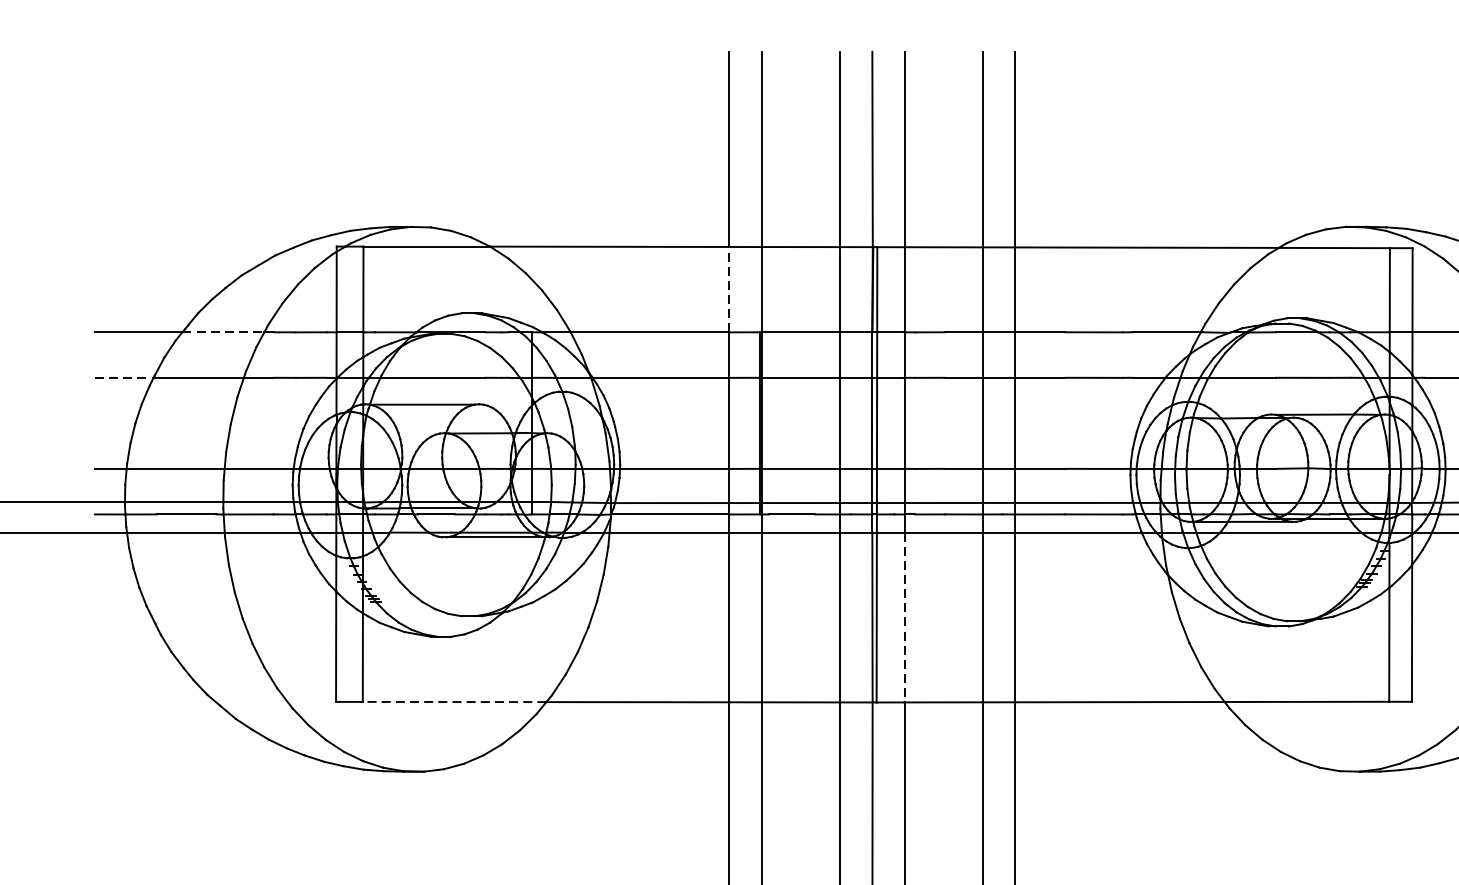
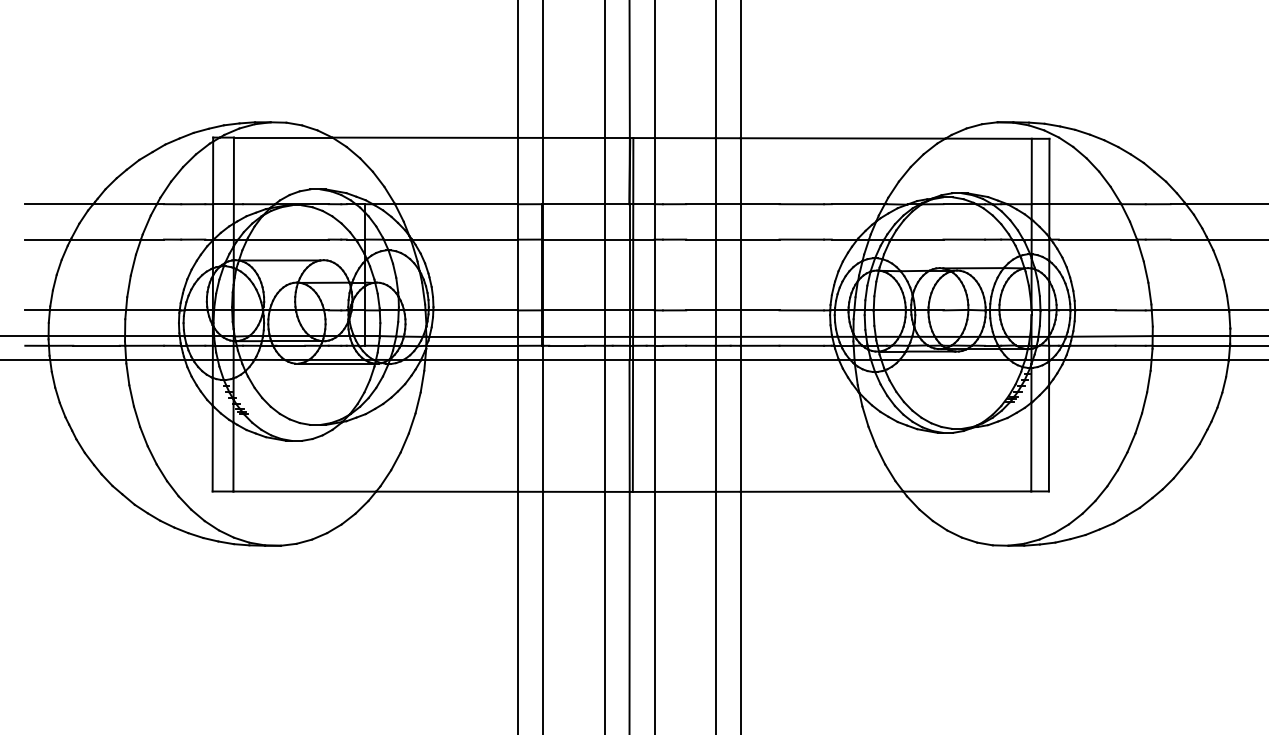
line: (729, 288) -> (518, 170), dashed -> solid
line: (223, 332) -> (125, 204), dashed -> solid
line: (124, 377) -> (48, 239), dashed -> solid
line: (904, 618) -> (654, 426), dashed -> solid
line: (454, 701) -> (304, 491), dashed -> solid

